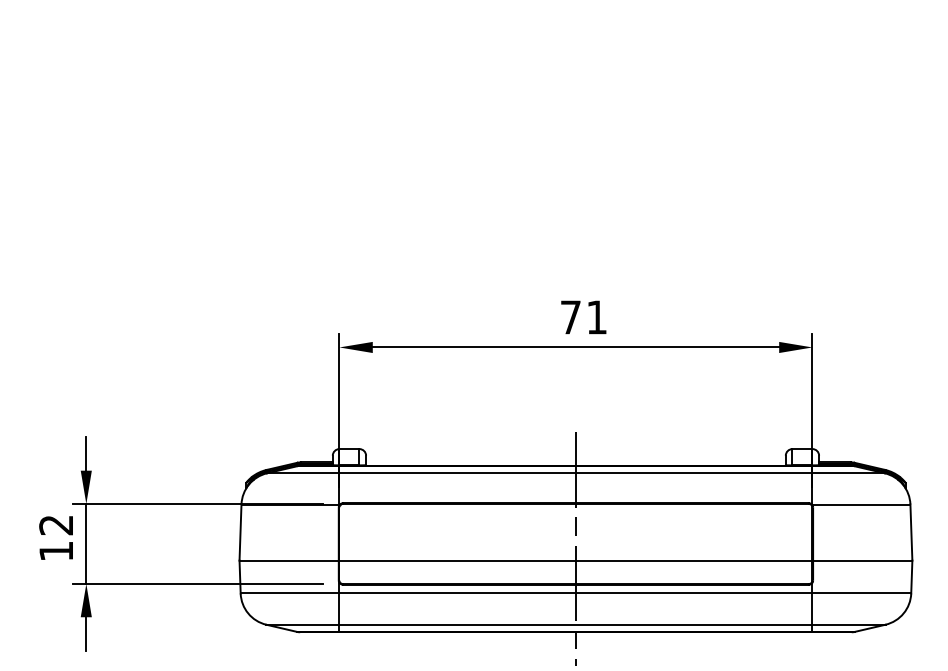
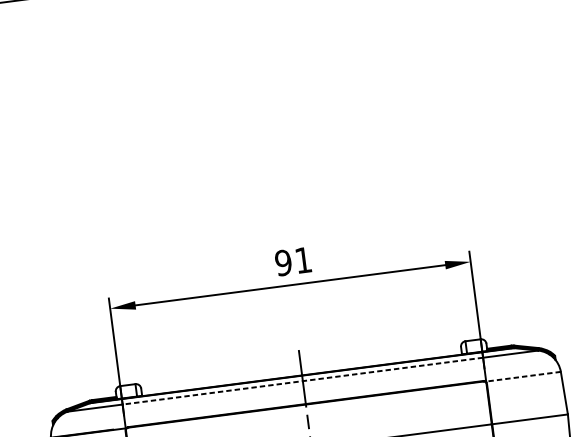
text: (570, 317) -> (283, 262), 71 -> 91
line: (575, 473) -> (302, 381), solid -> dashed
line: (861, 504) -> (523, 376), solid -> dashed

